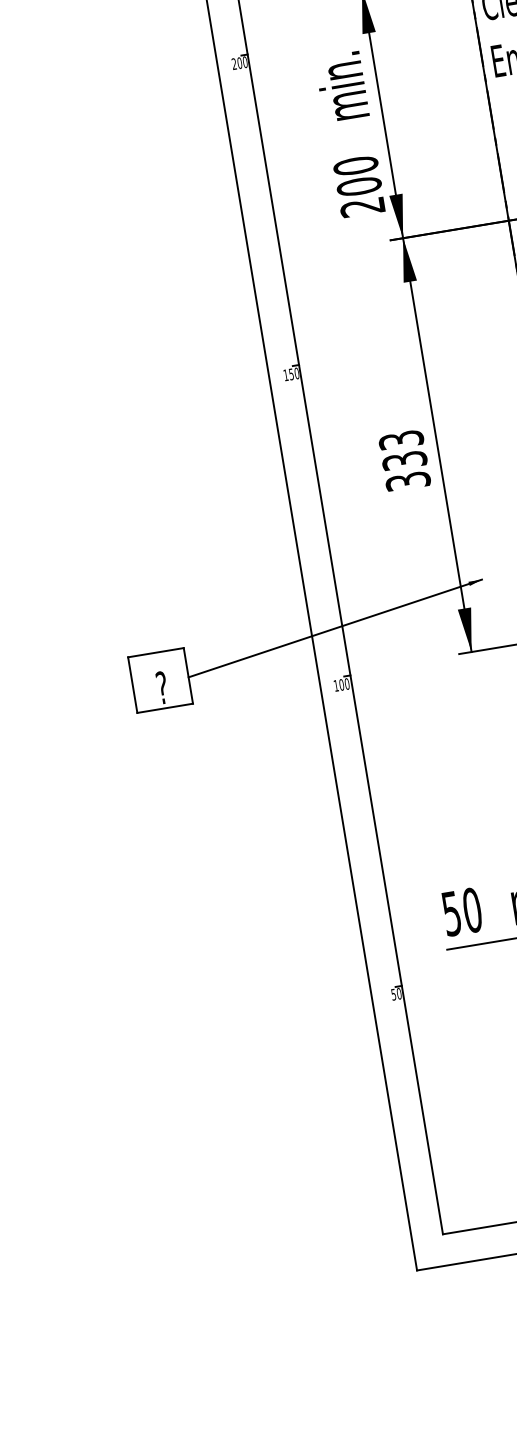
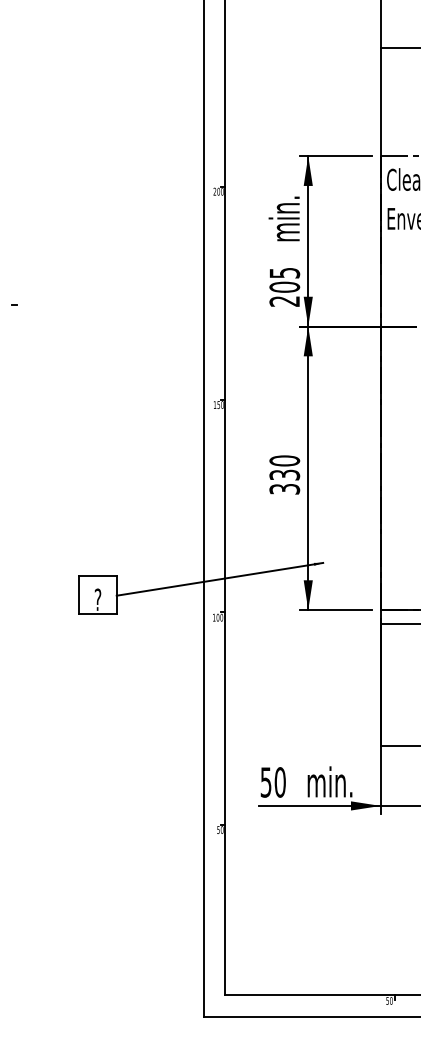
text: (355, 165) -> (284, 272), 200 -> 205
text: (400, 439) -> (284, 460), 333 -> 330

